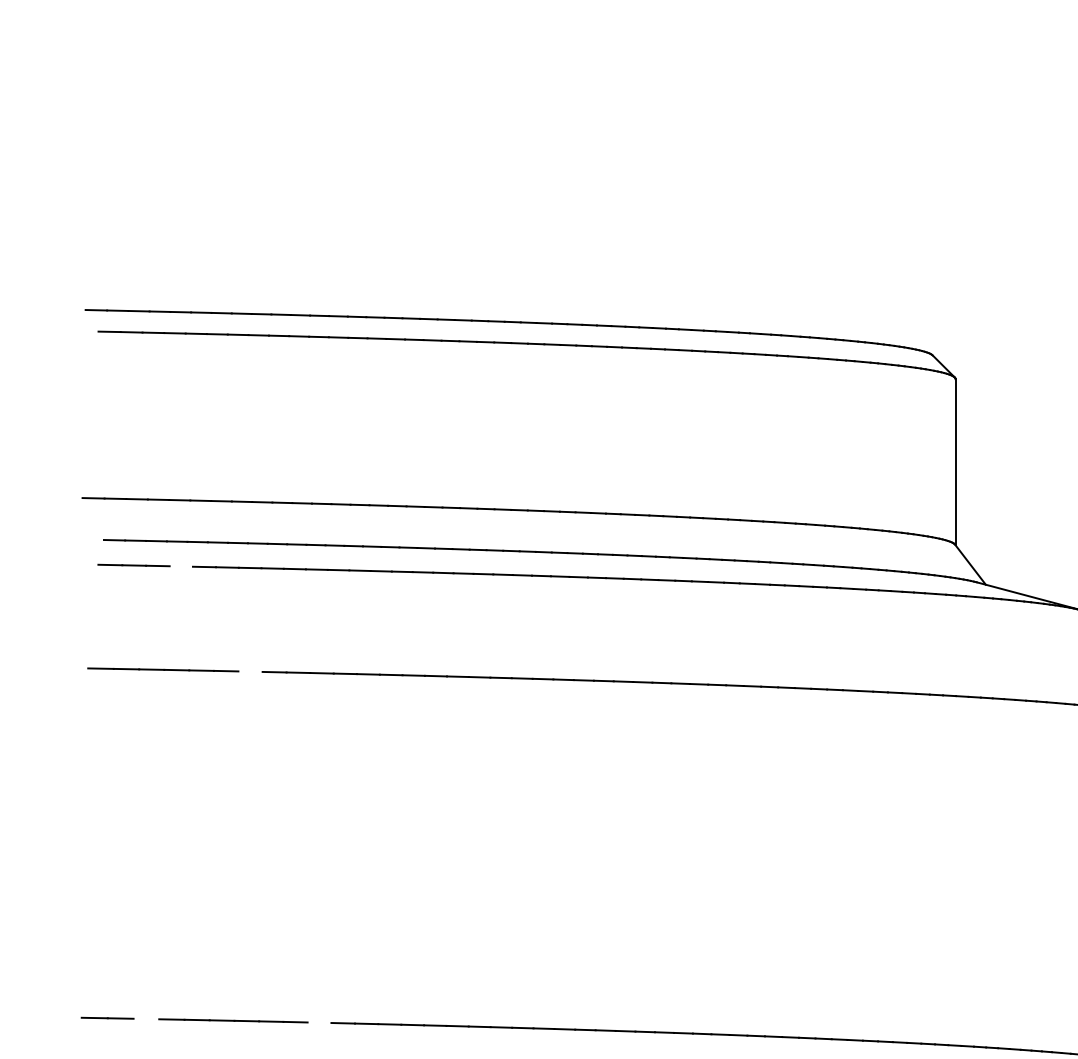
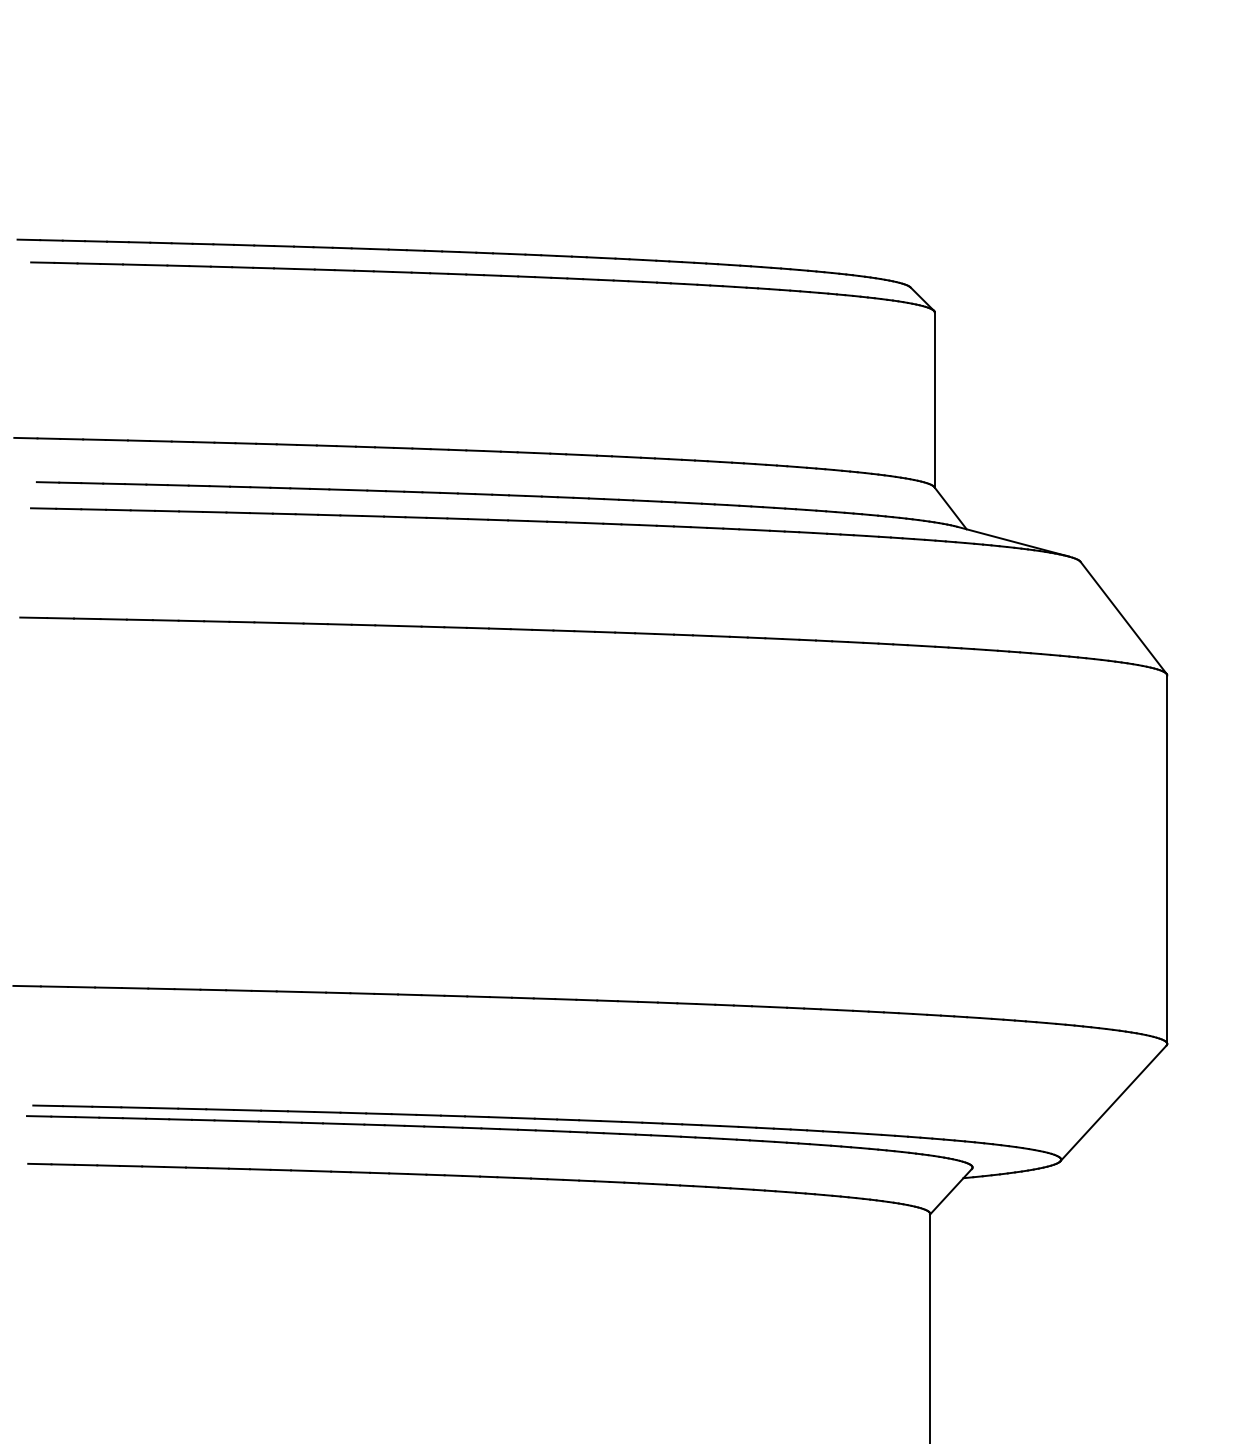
line: (181, 565) -> (118, 509), added
line: (250, 671) -> (191, 620), added
line: (146, 1018) -> (81, 986), added
line: (318, 1022) -> (263, 990), added

